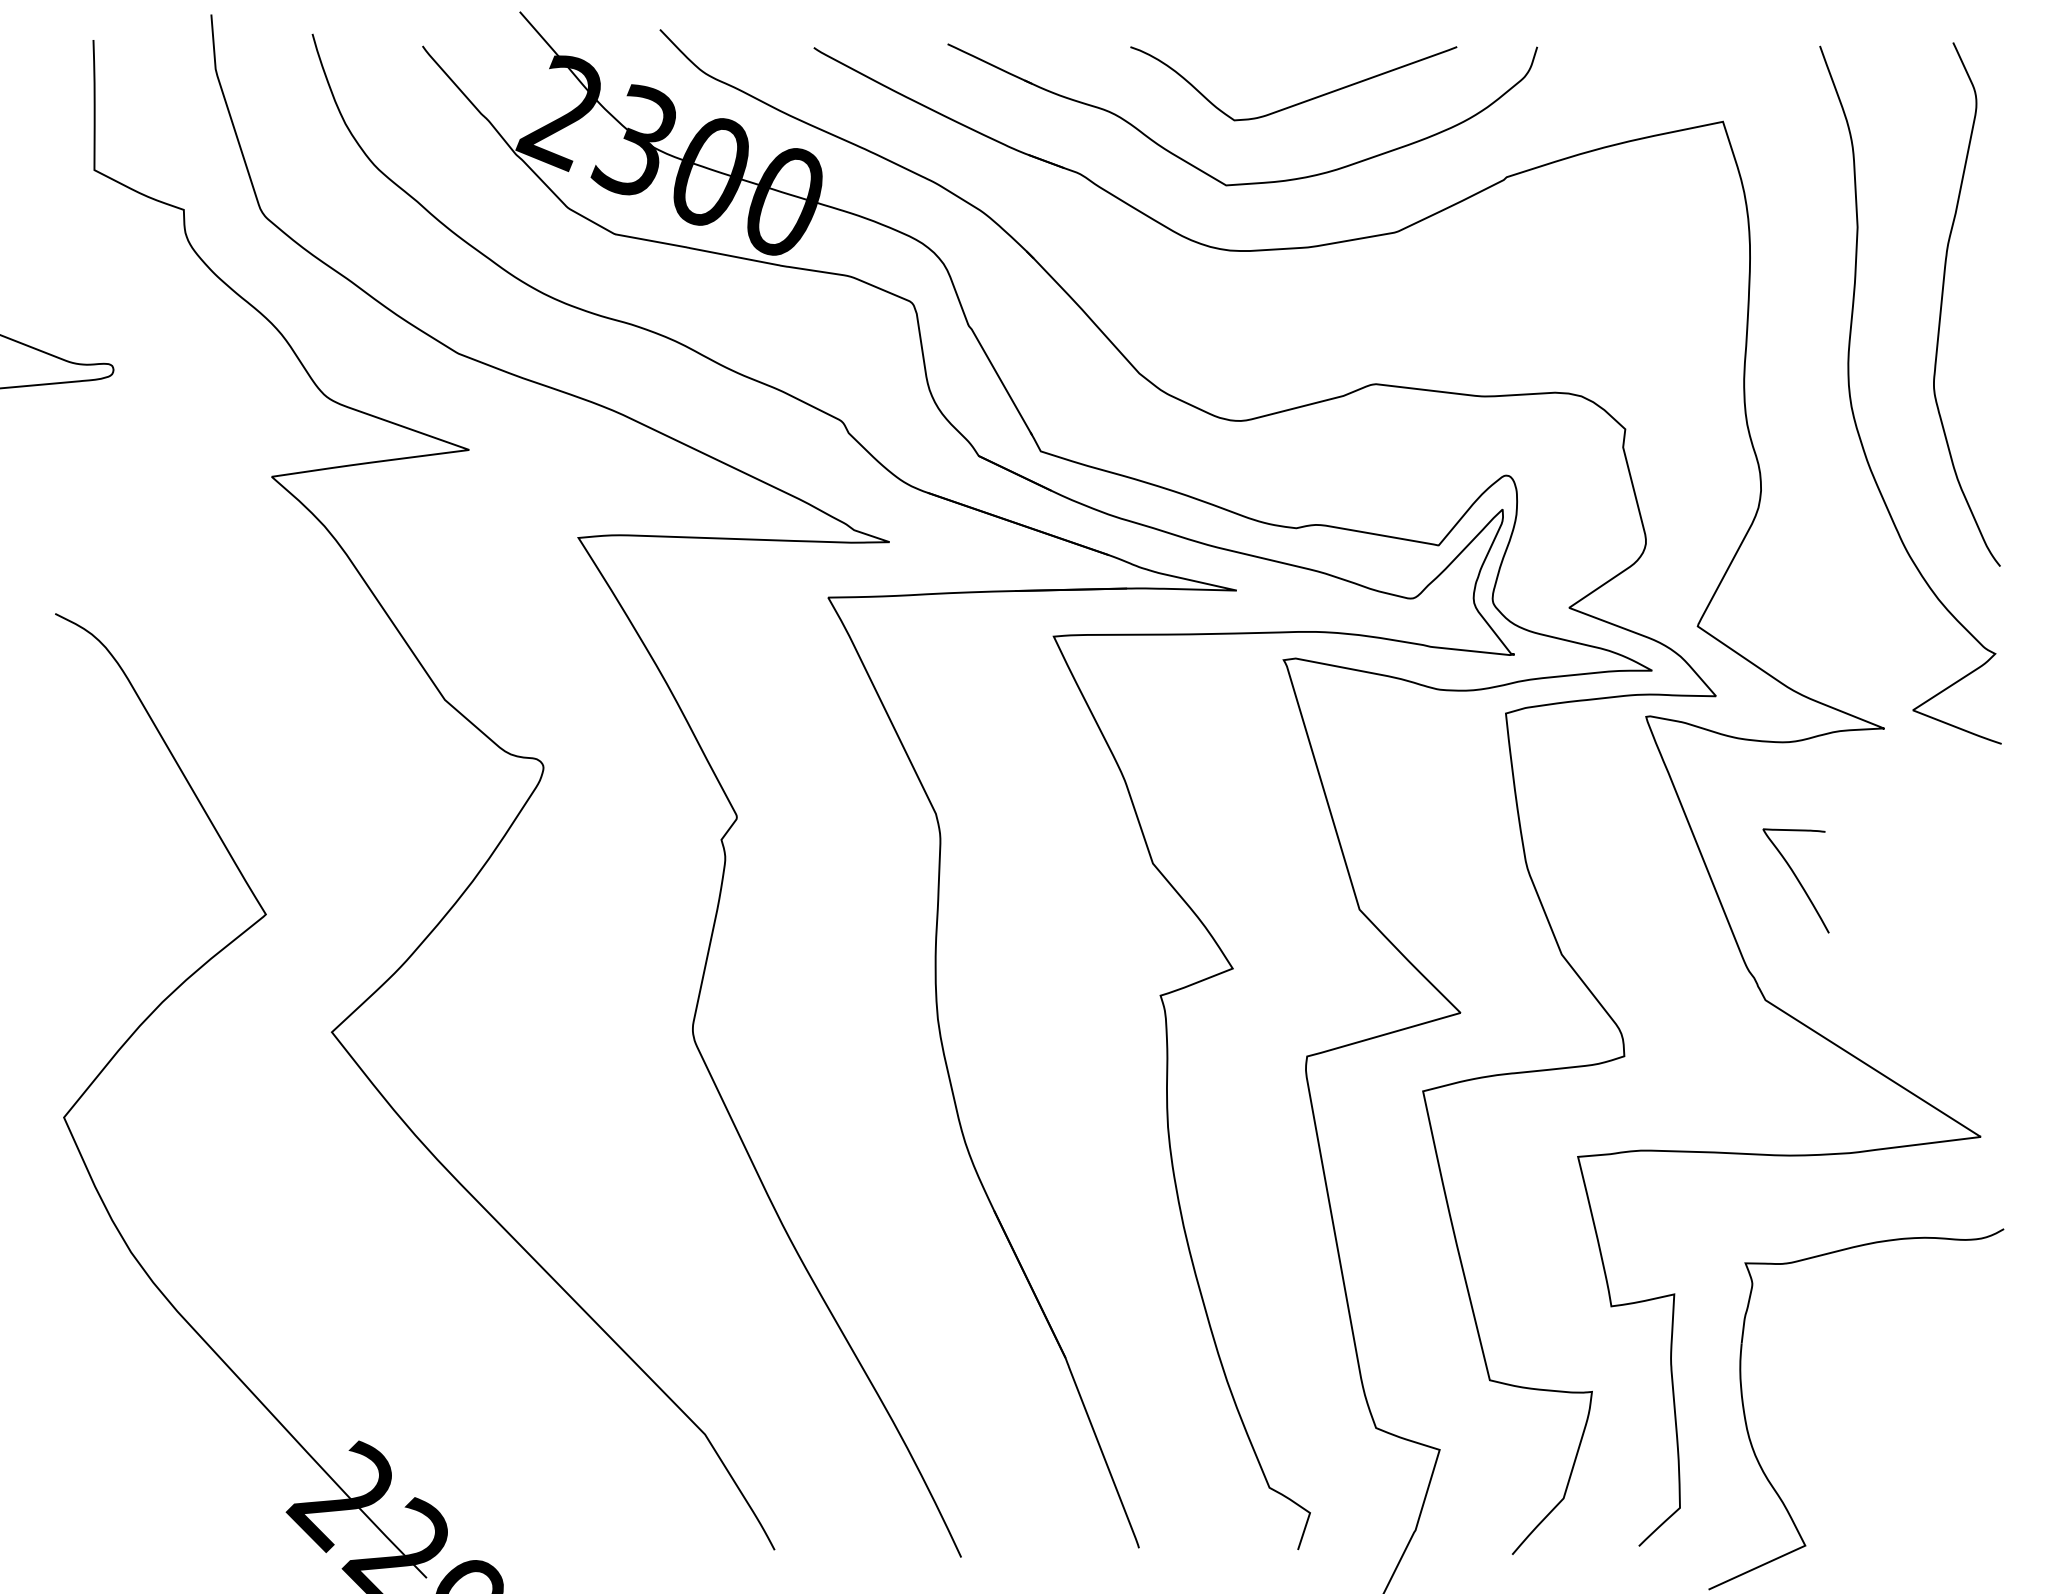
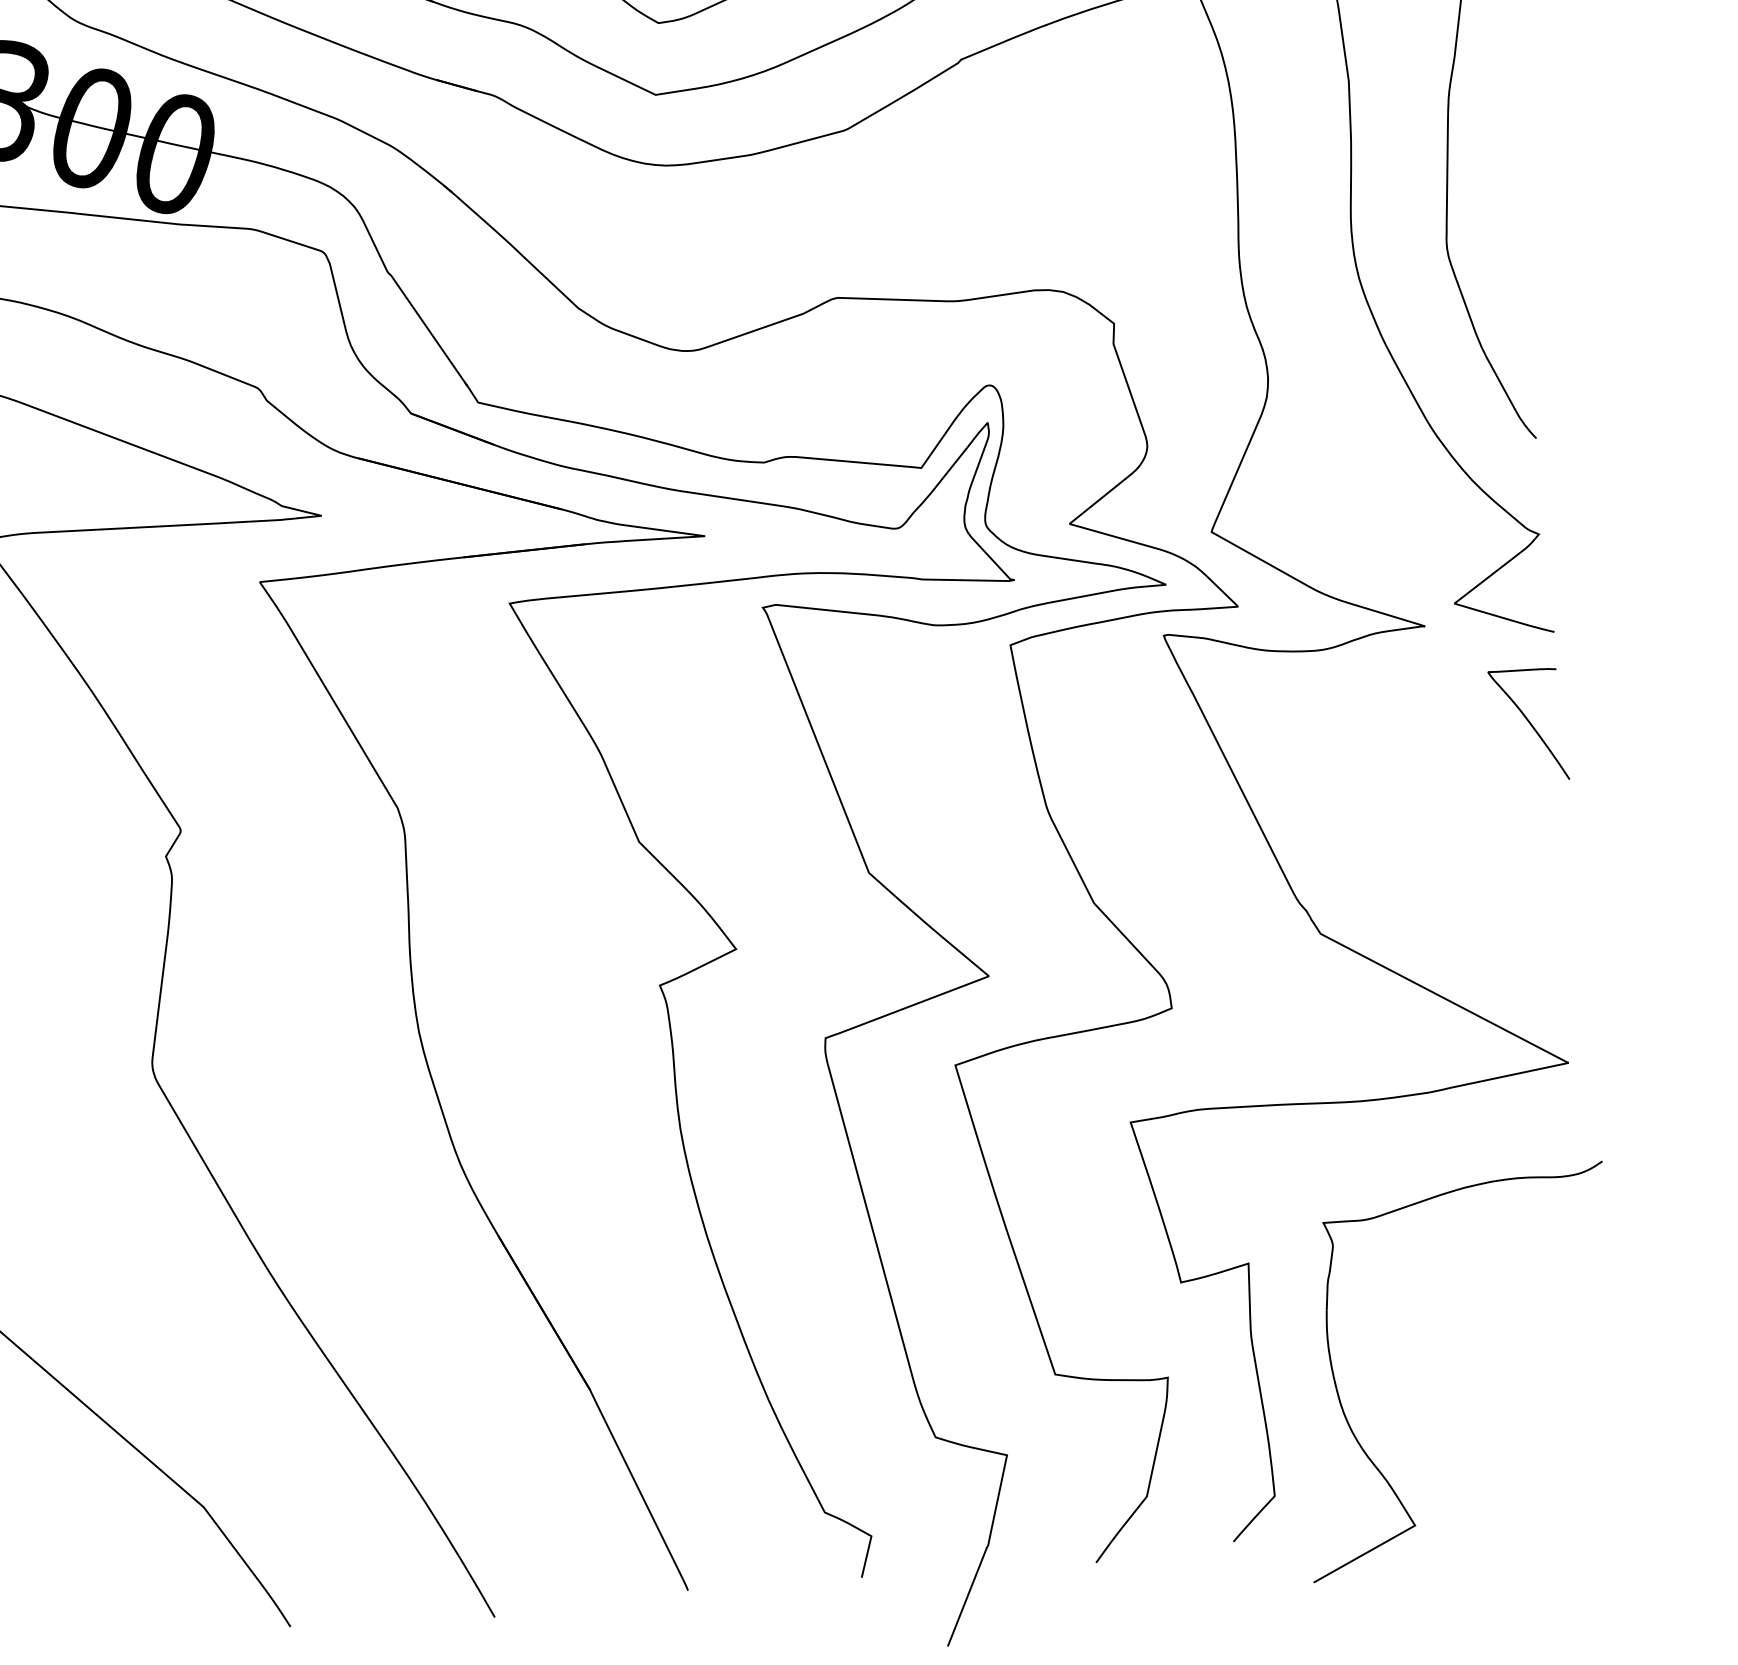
curve: (1796, 879) -> (1529, 723), moved

